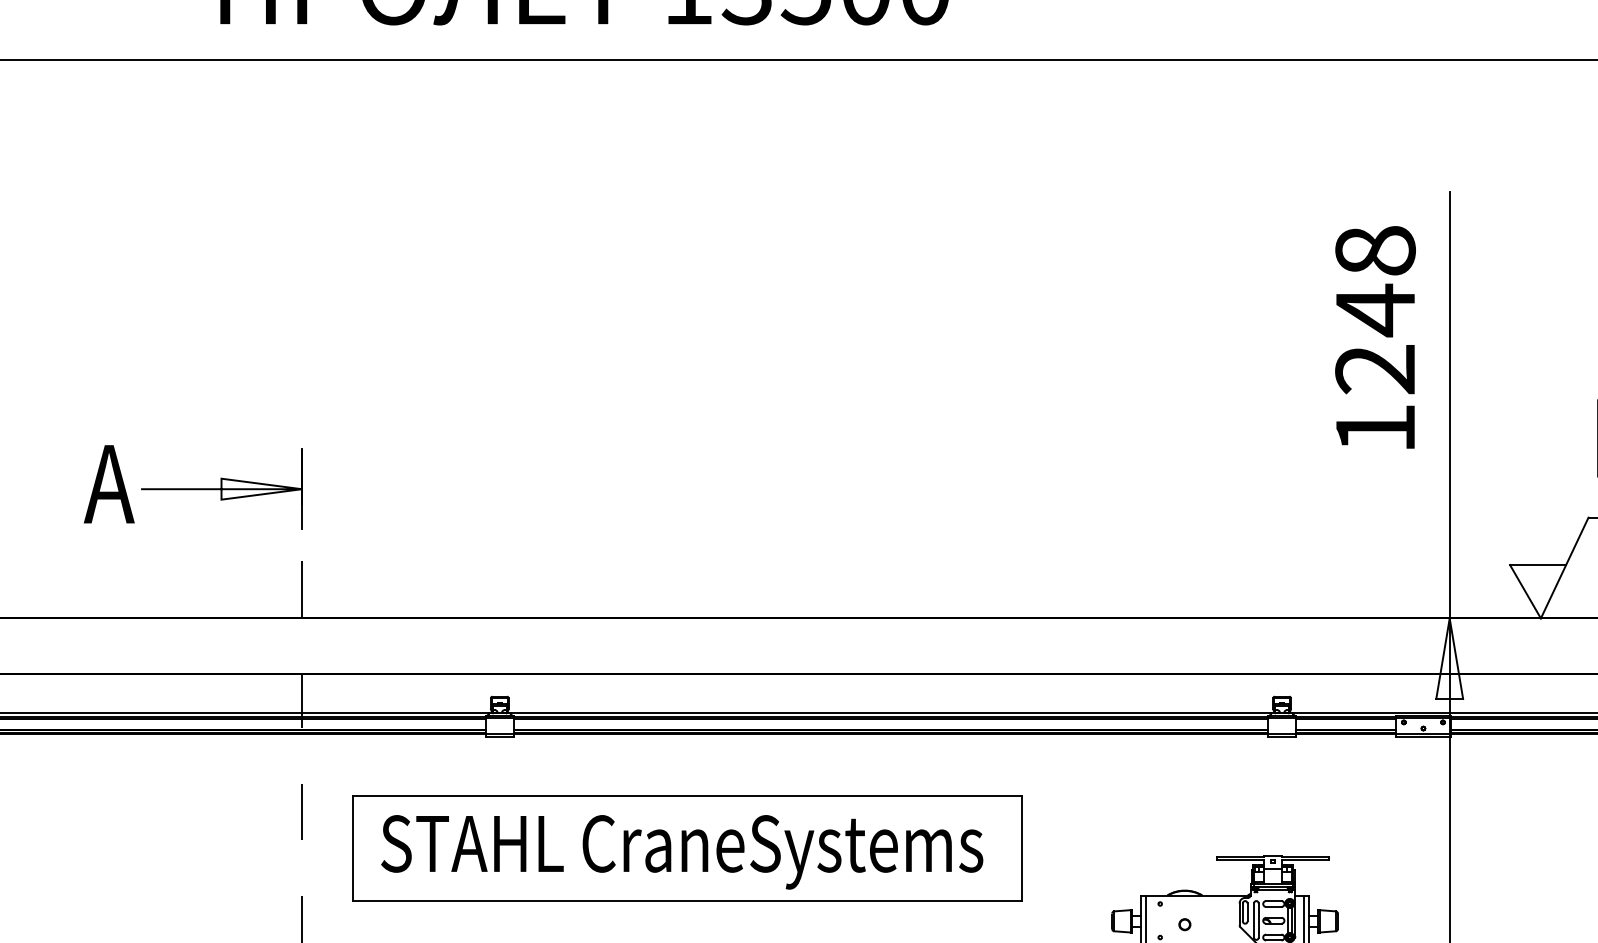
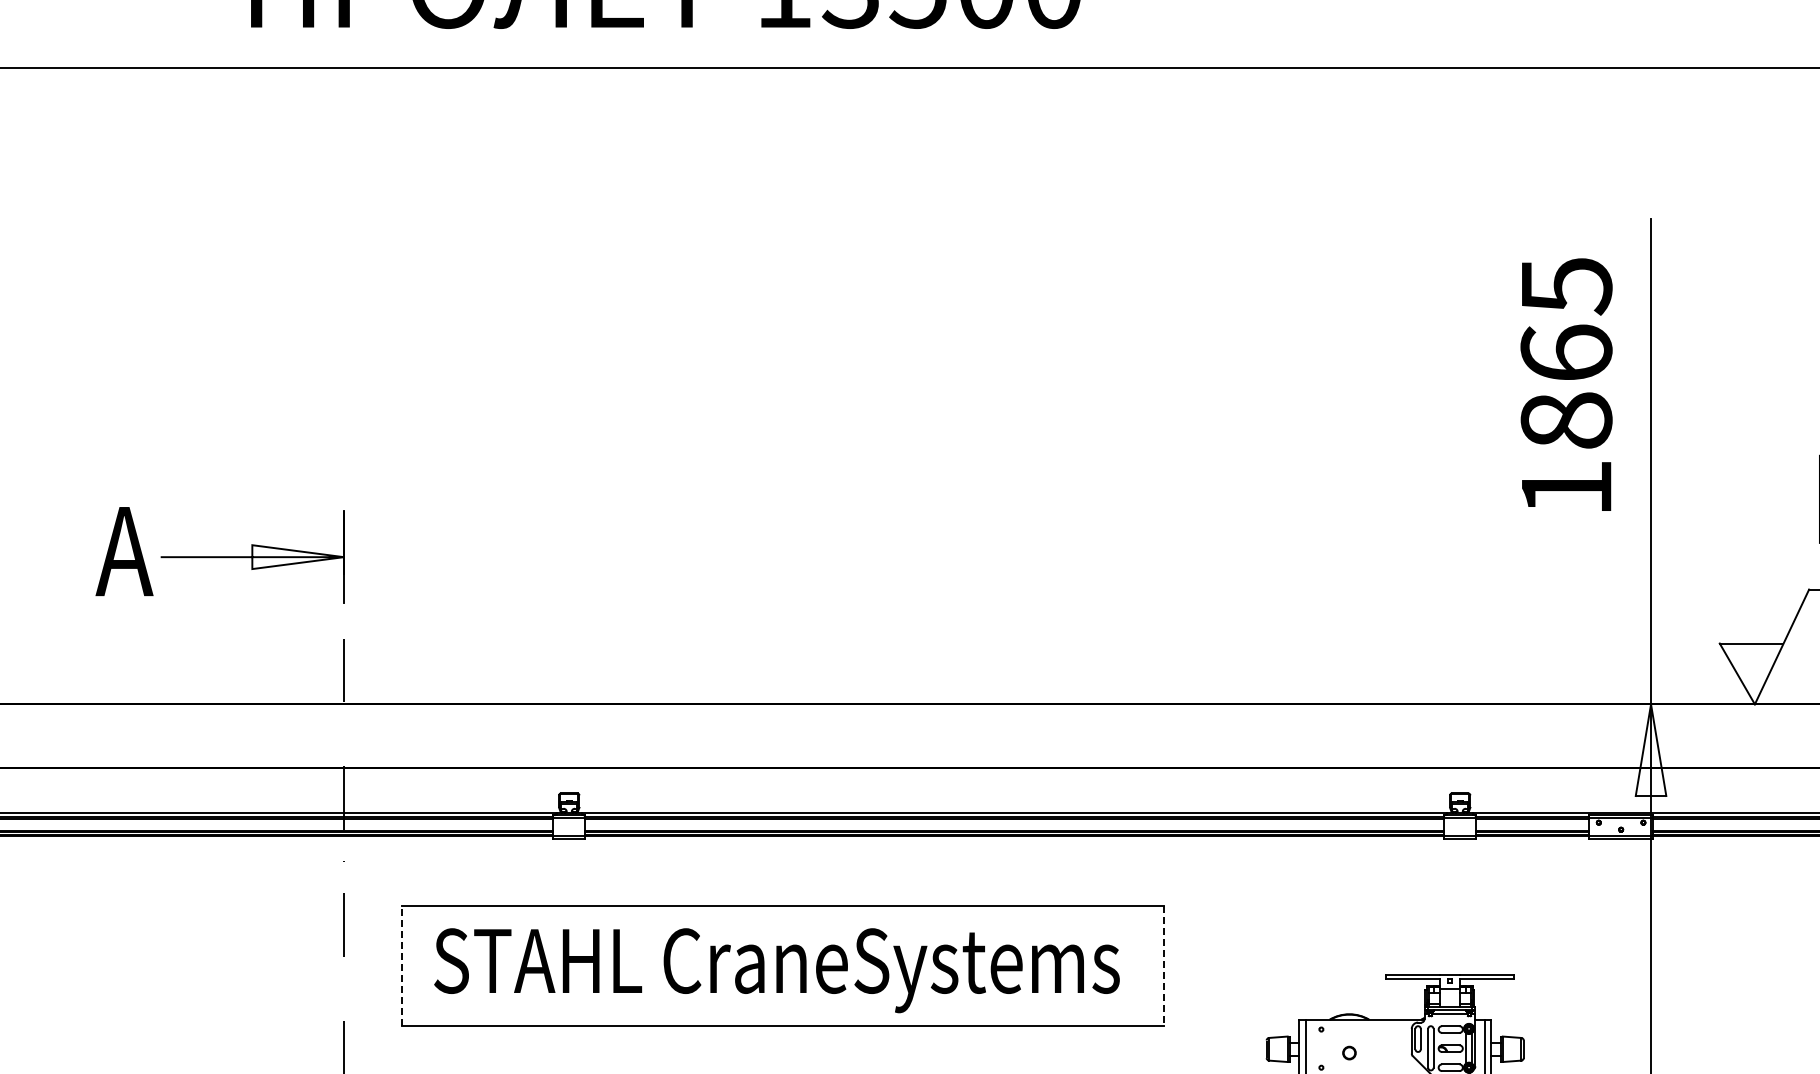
text: (1375, 310) -> (1566, 353), 1248 -> 1865
line: (352, 847) -> (401, 965), solid -> dashed
line: (1022, 847) -> (1164, 965), solid -> dashed

